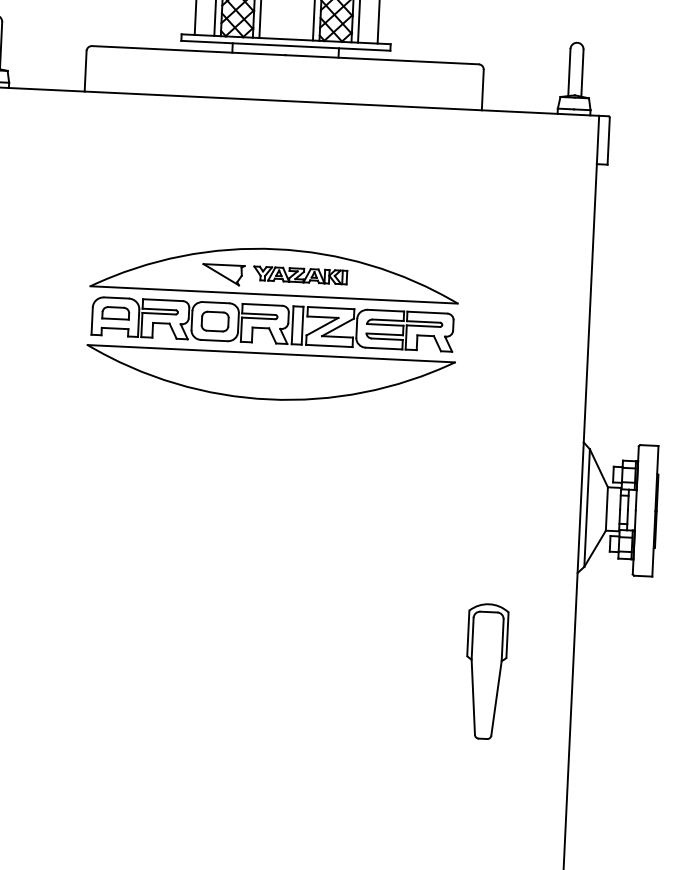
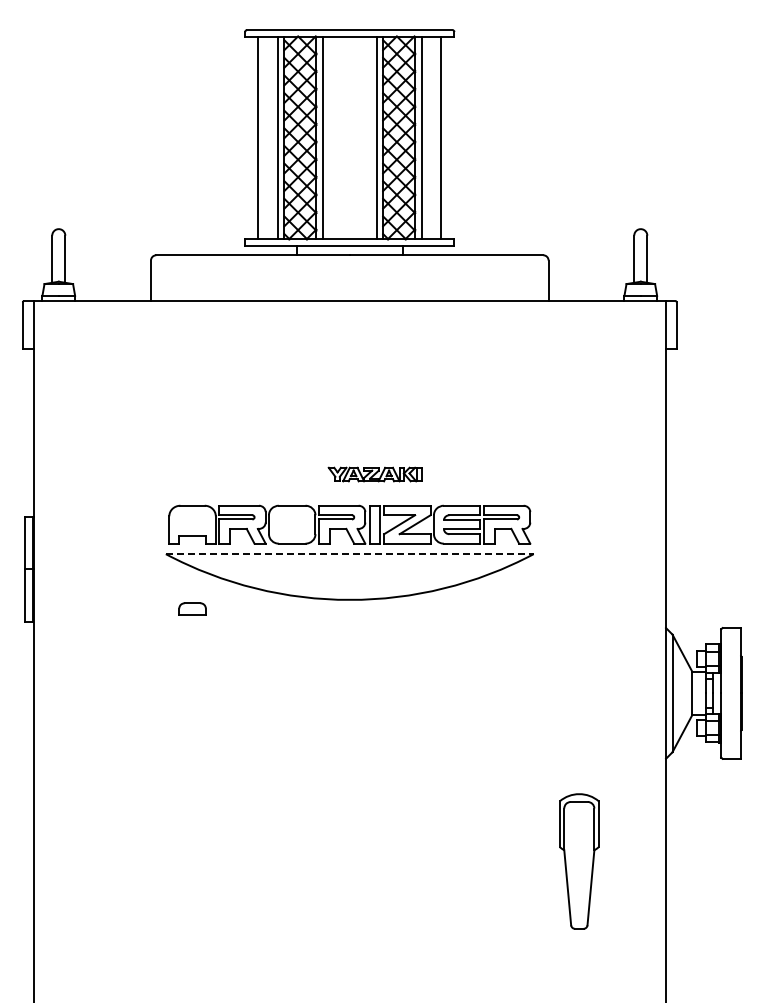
part: (274, 271) -> (349, 471), removed
part: (115, 312) -> (192, 608), moved
part: (215, 321) -> (292, 524), removed
line: (271, 354) -> (349, 554), solid -> dashed

